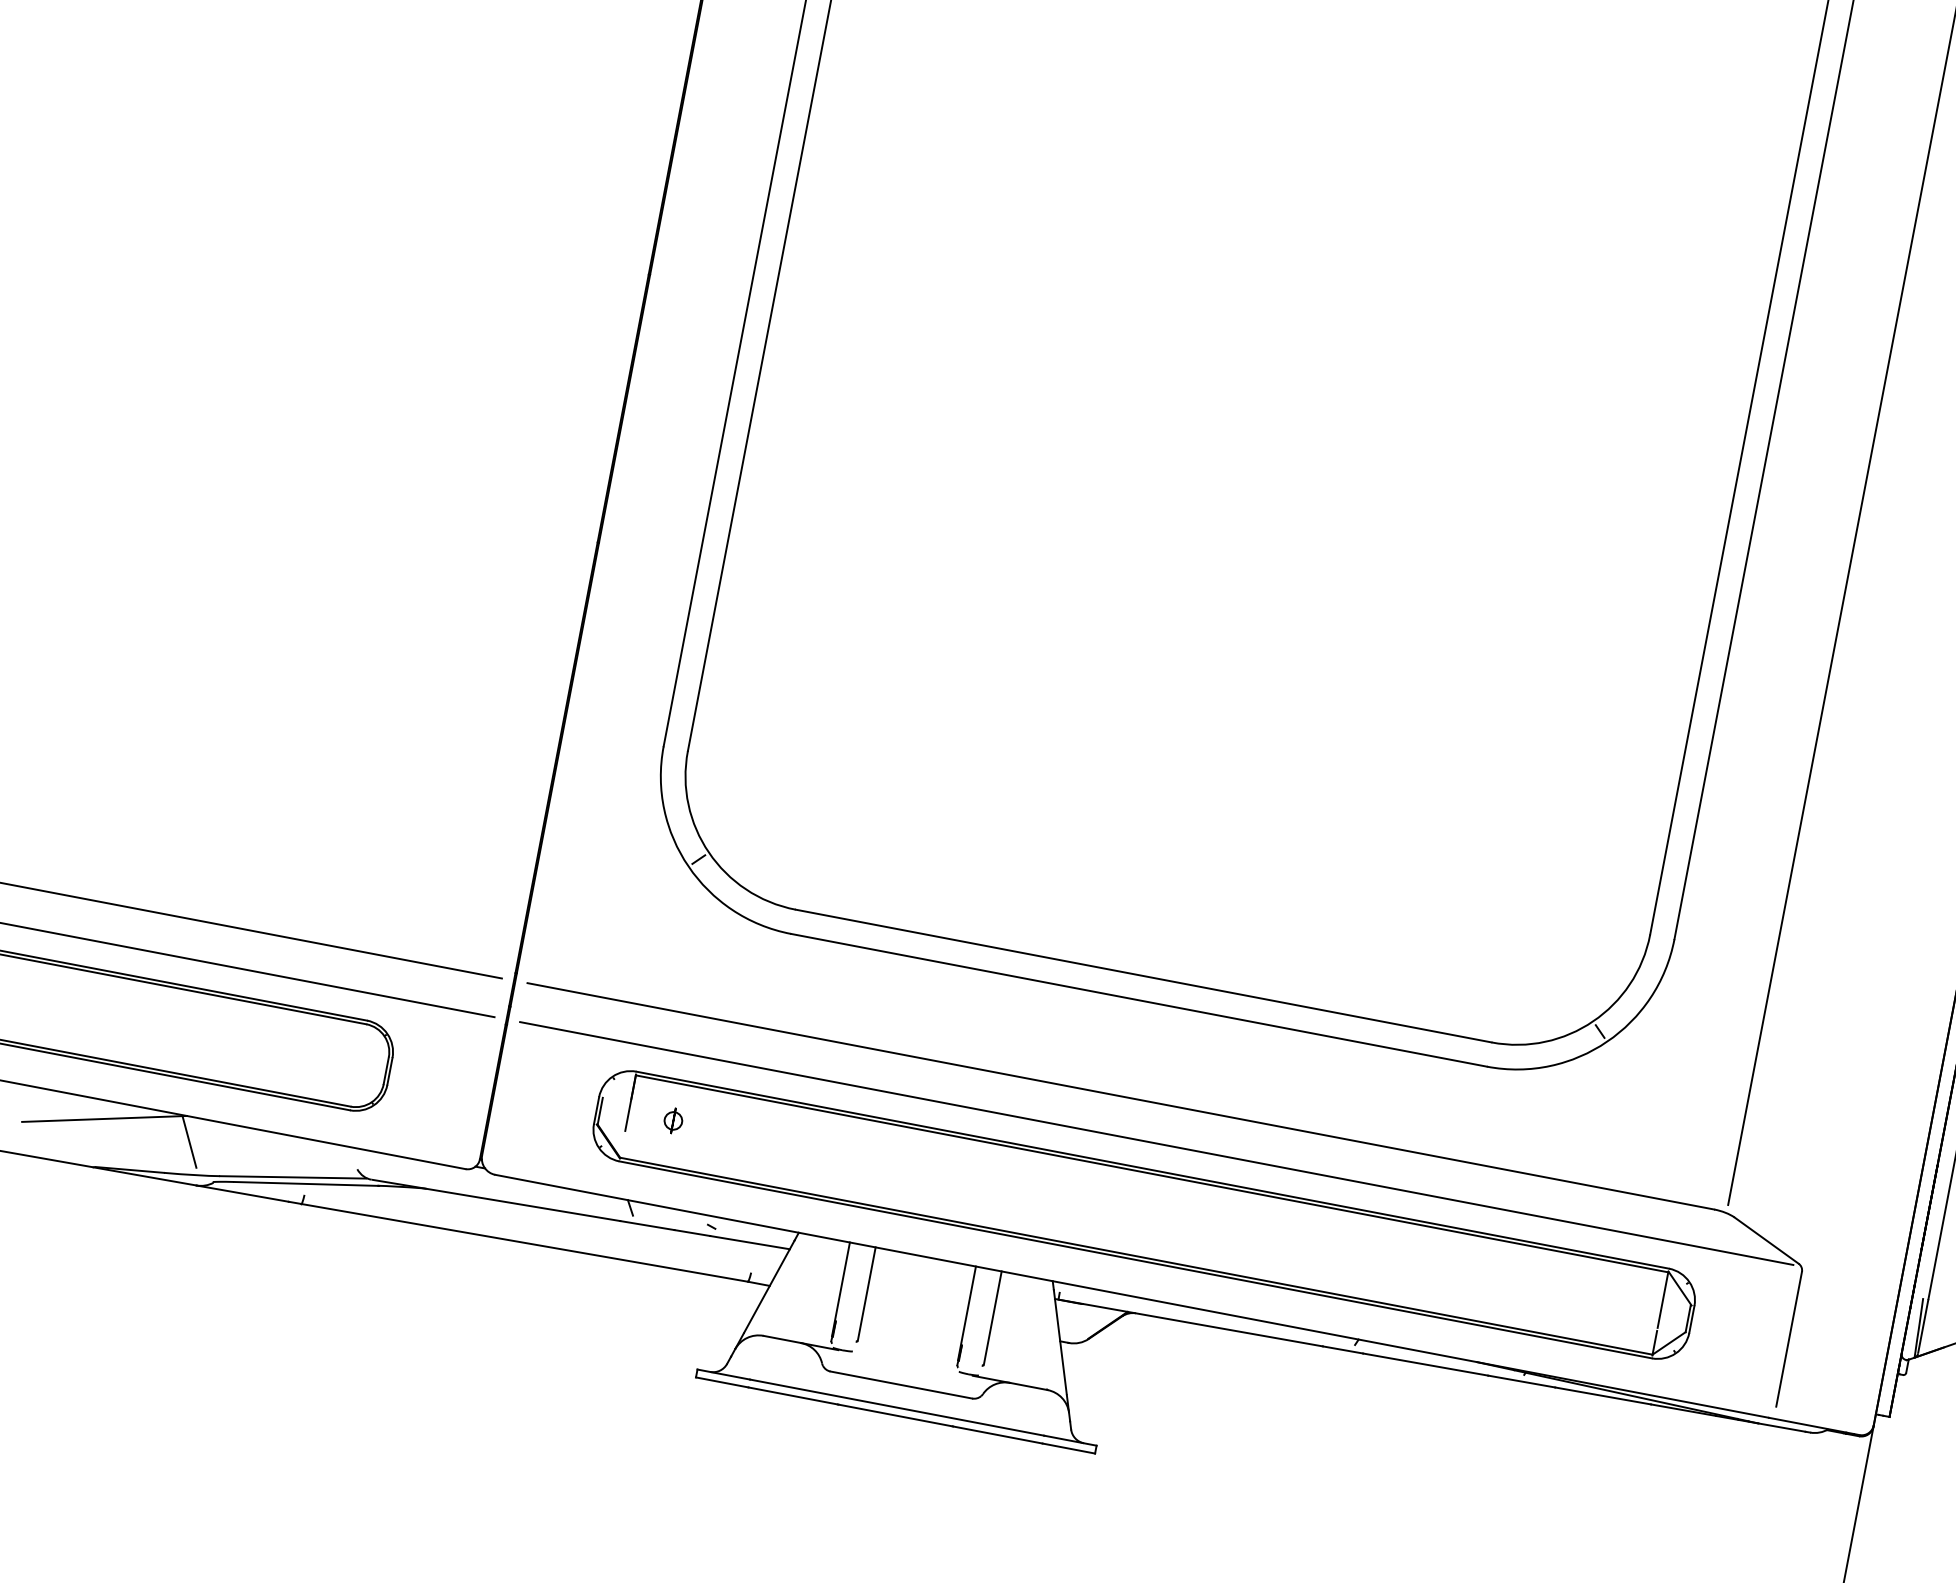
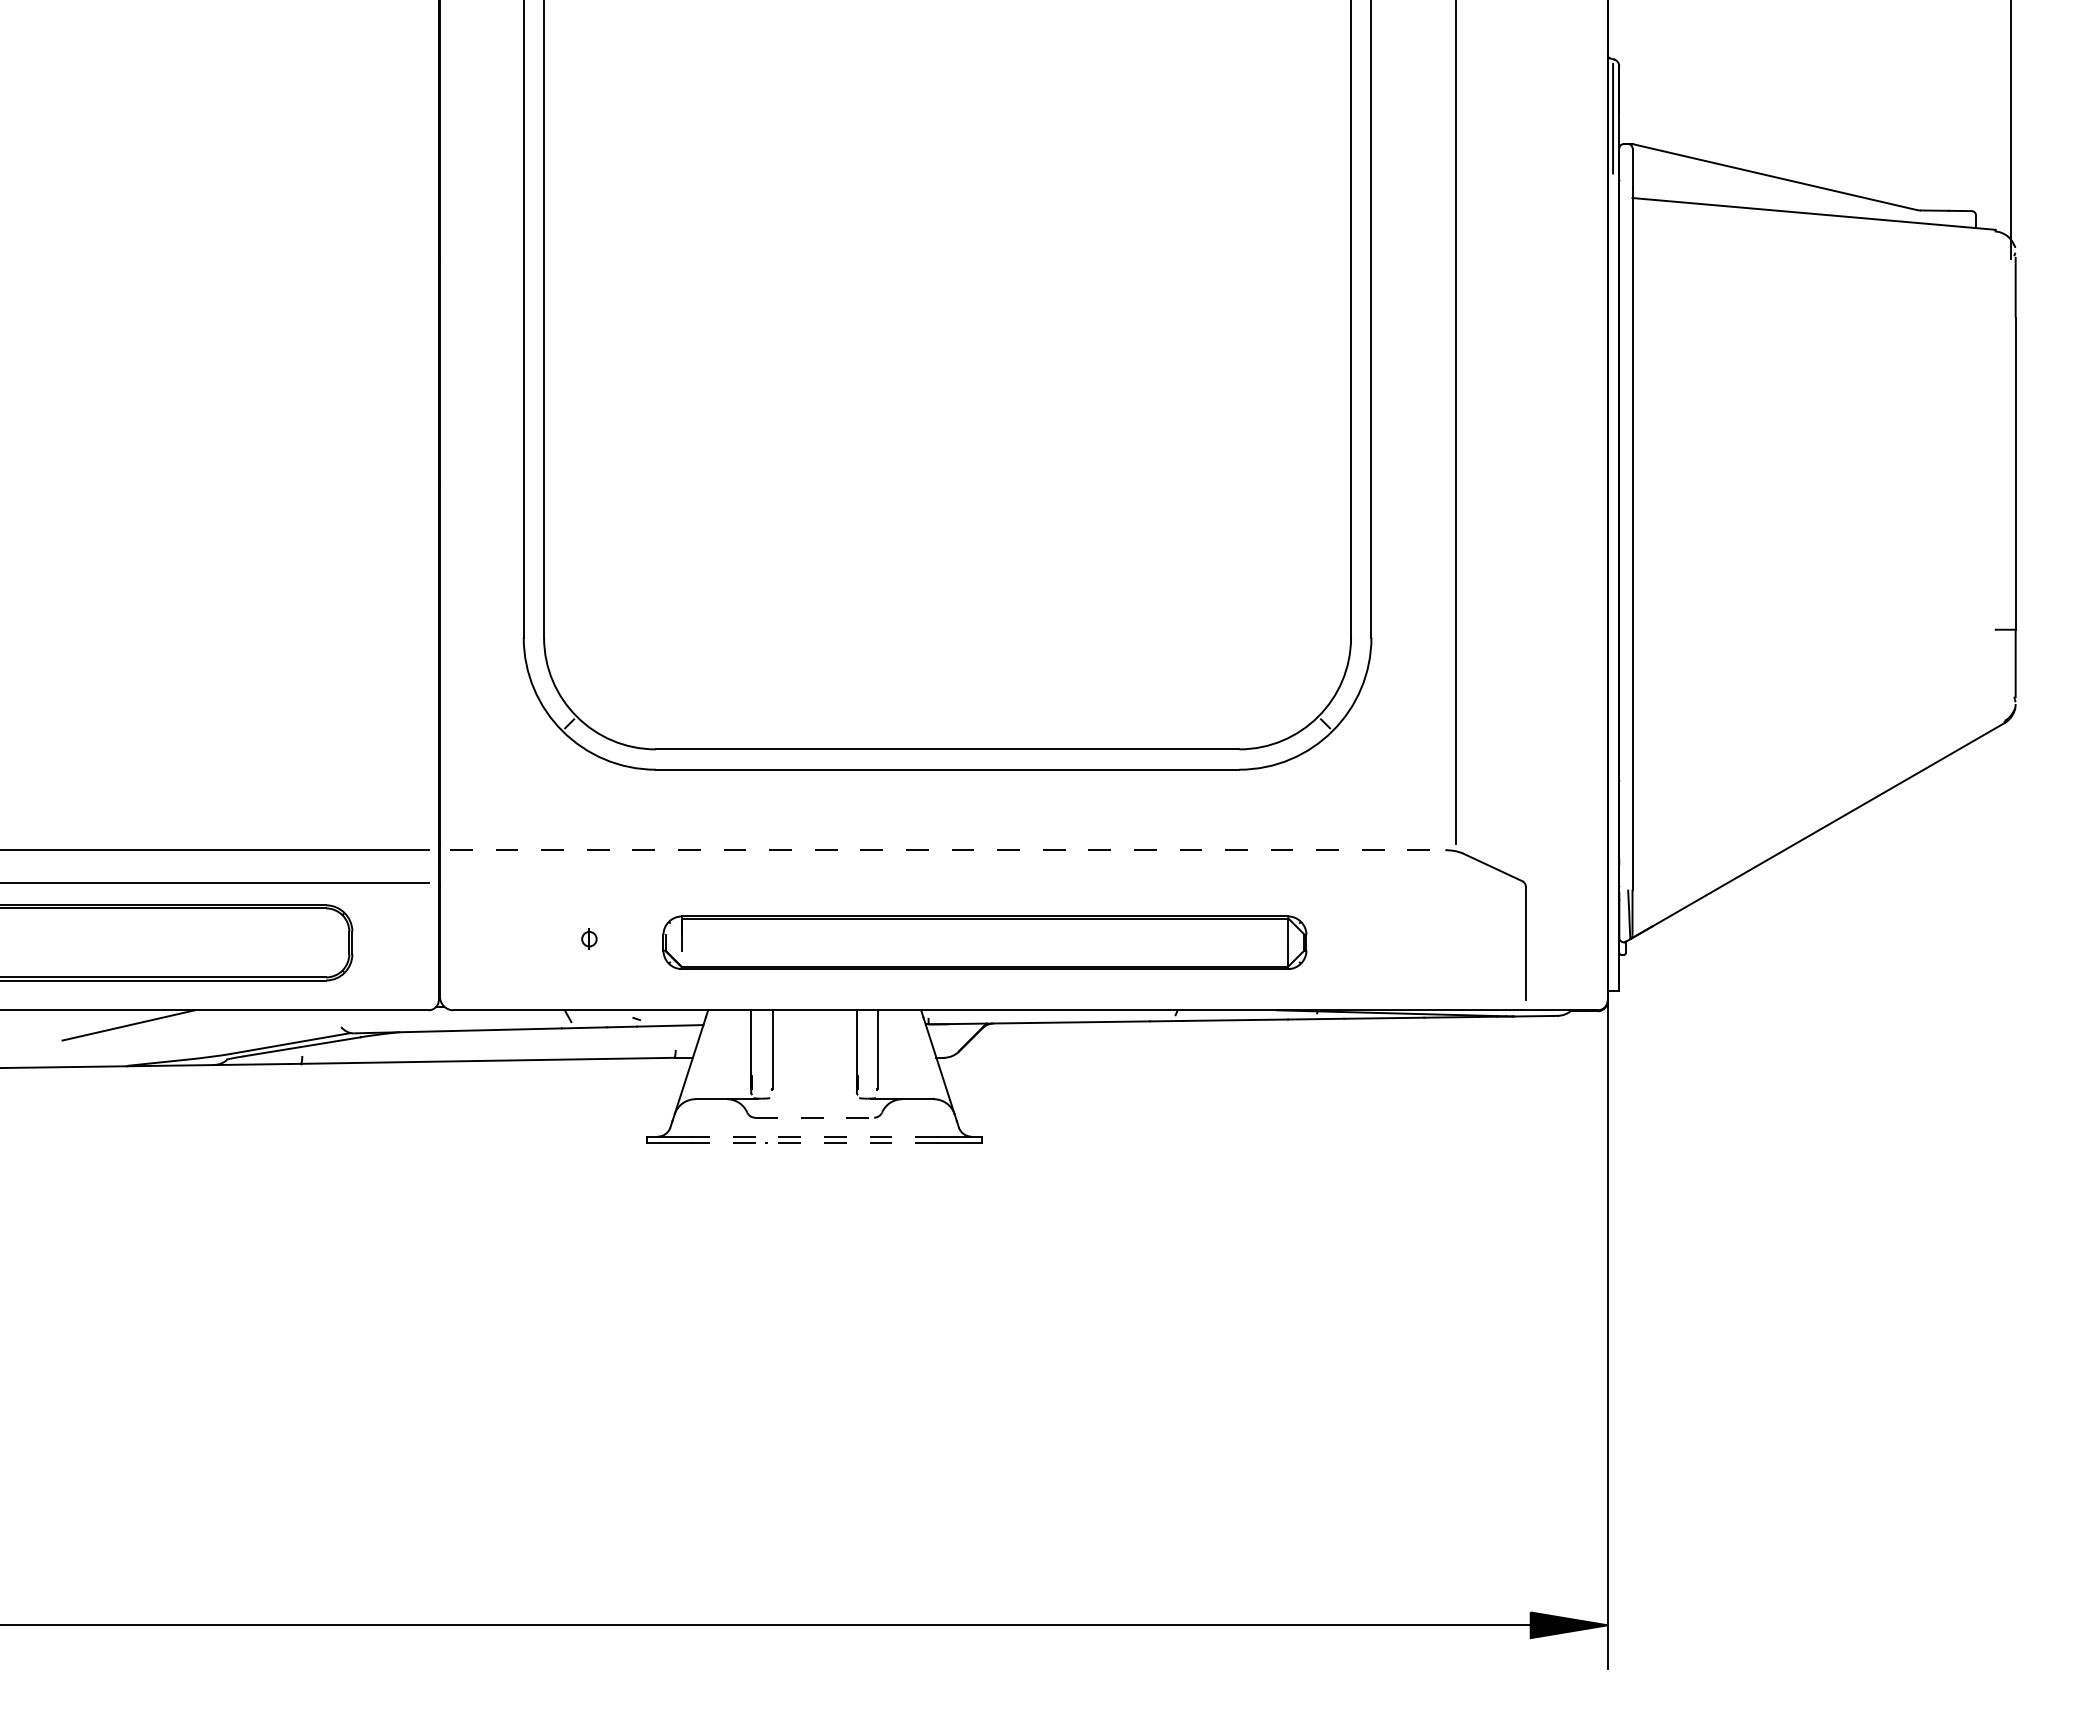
line: (1120, 1096) -> (947, 850), solid -> dashed
line: (188, 1141) -> (200, 1030), removed
line: (1156, 1142) -> (983, 882), removed
part: (1143, 1214) -> (984, 942), size x0.7
line: (902, 1384) -> (815, 1117), solid -> dashed
line: (896, 1407) -> (814, 1136), solid -> dashed
line: (895, 1415) -> (814, 1143), solid -> dashed

